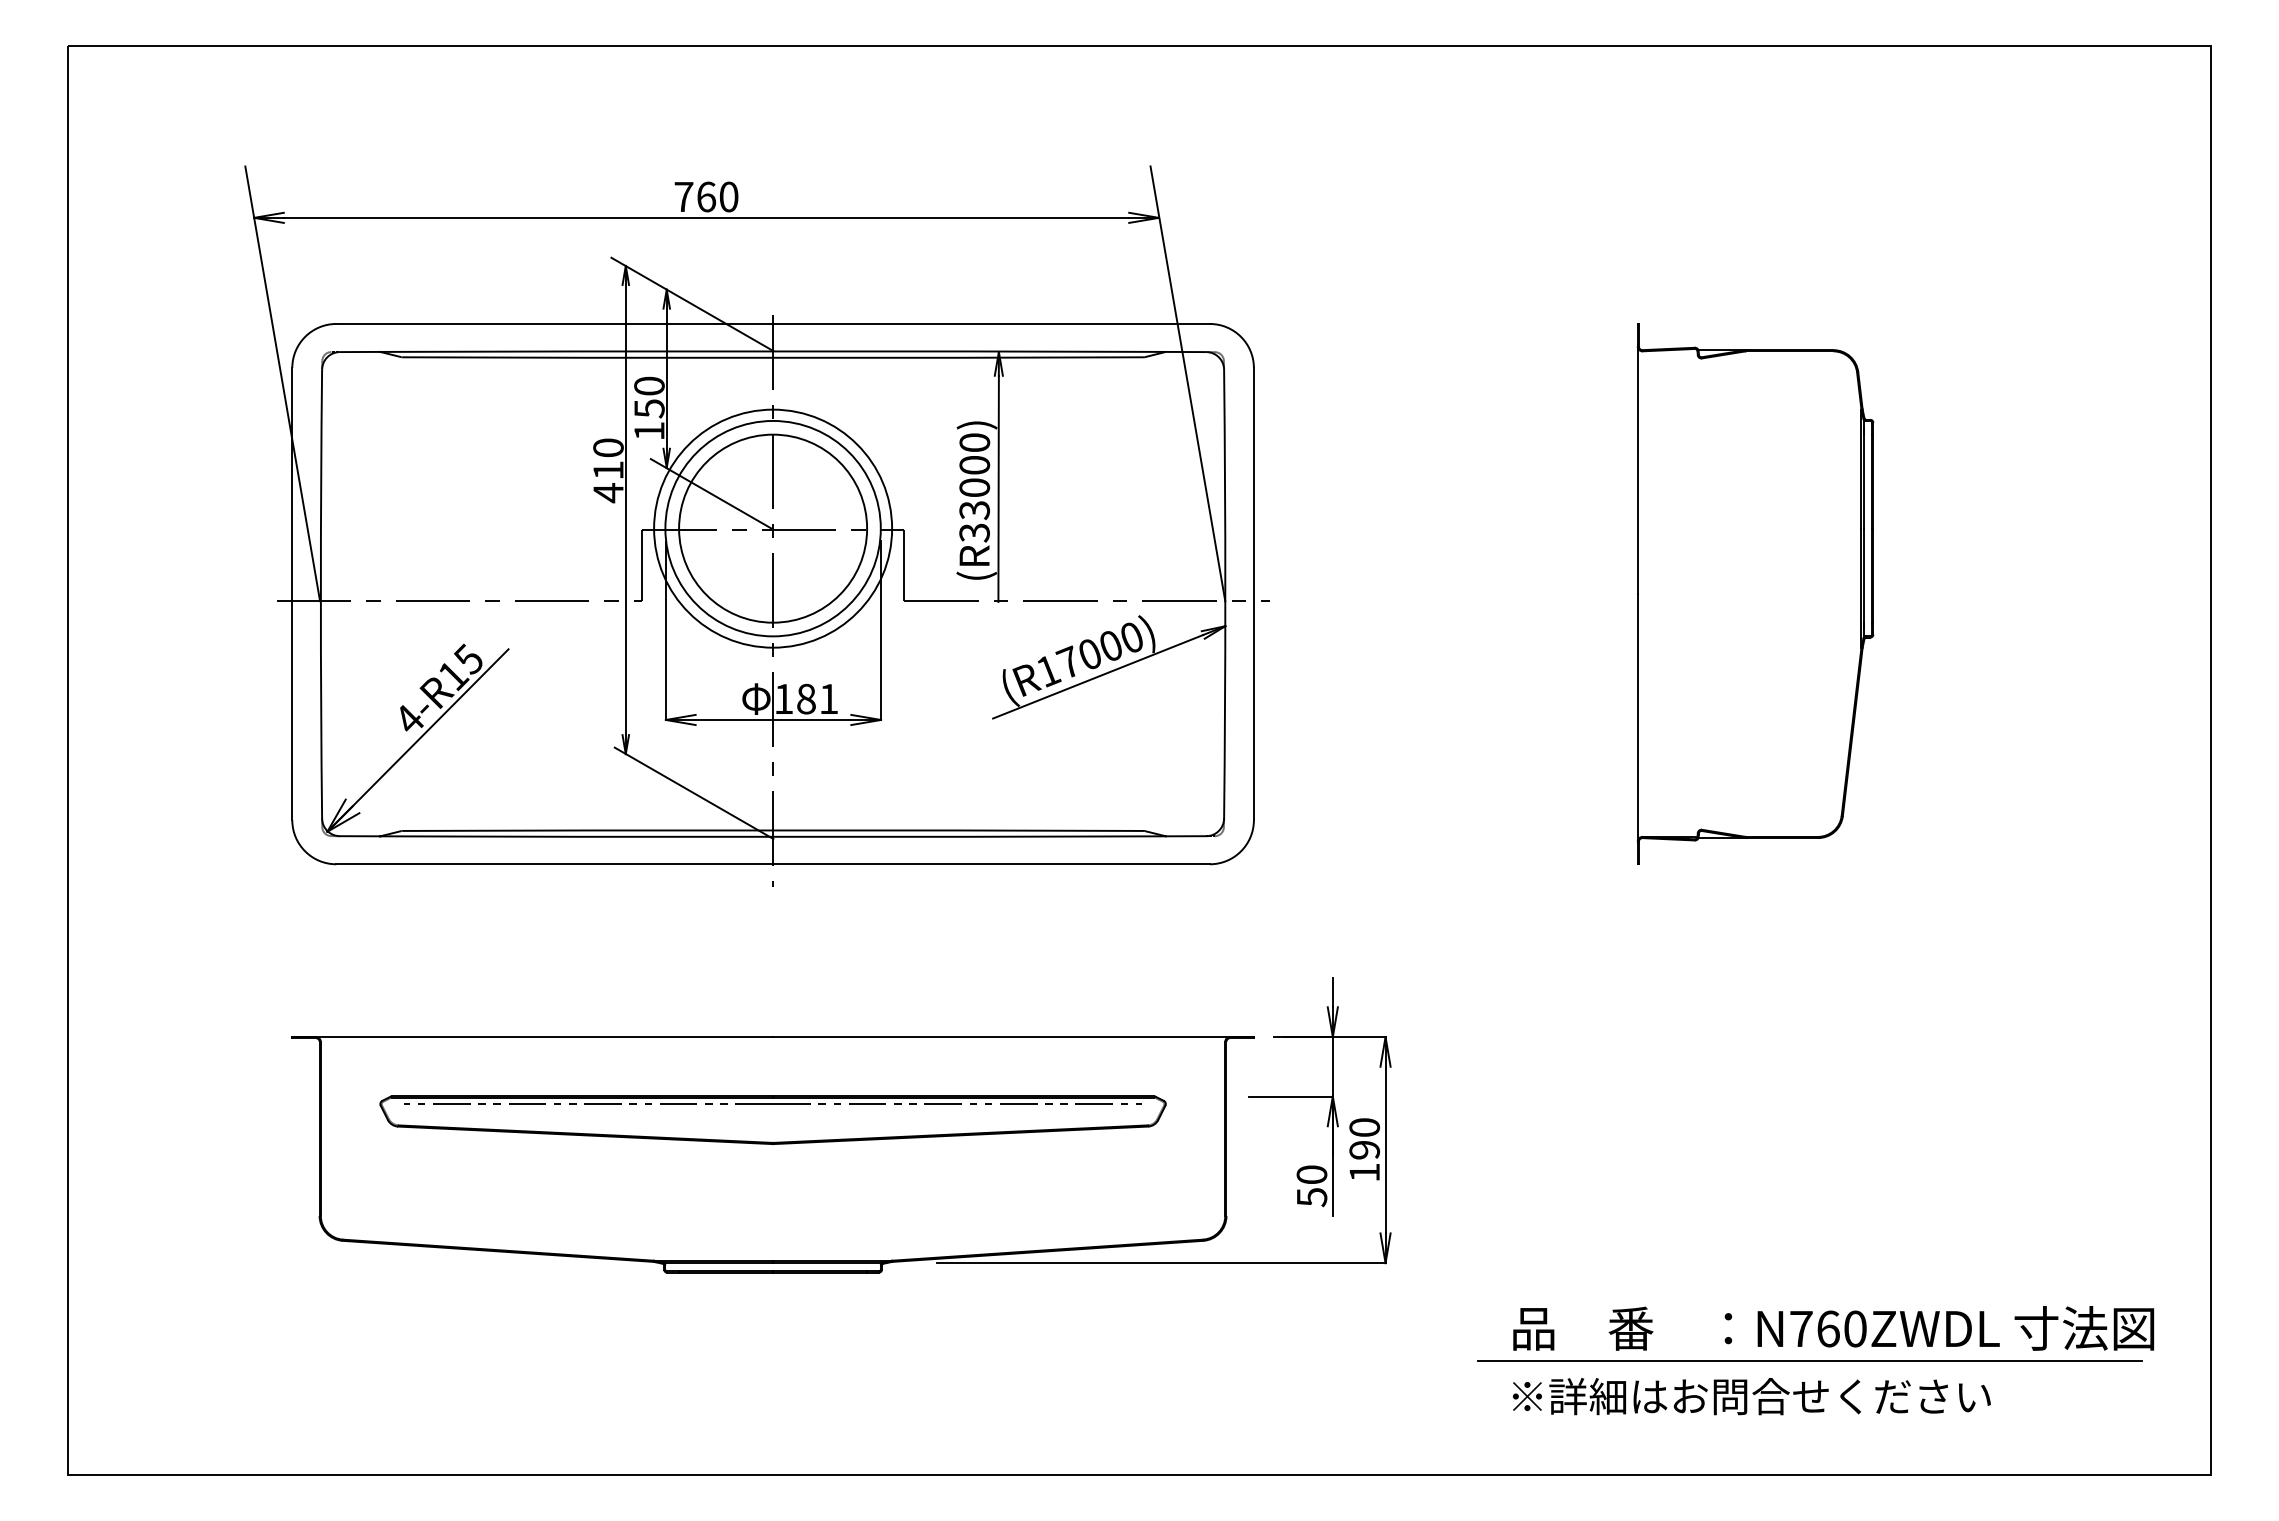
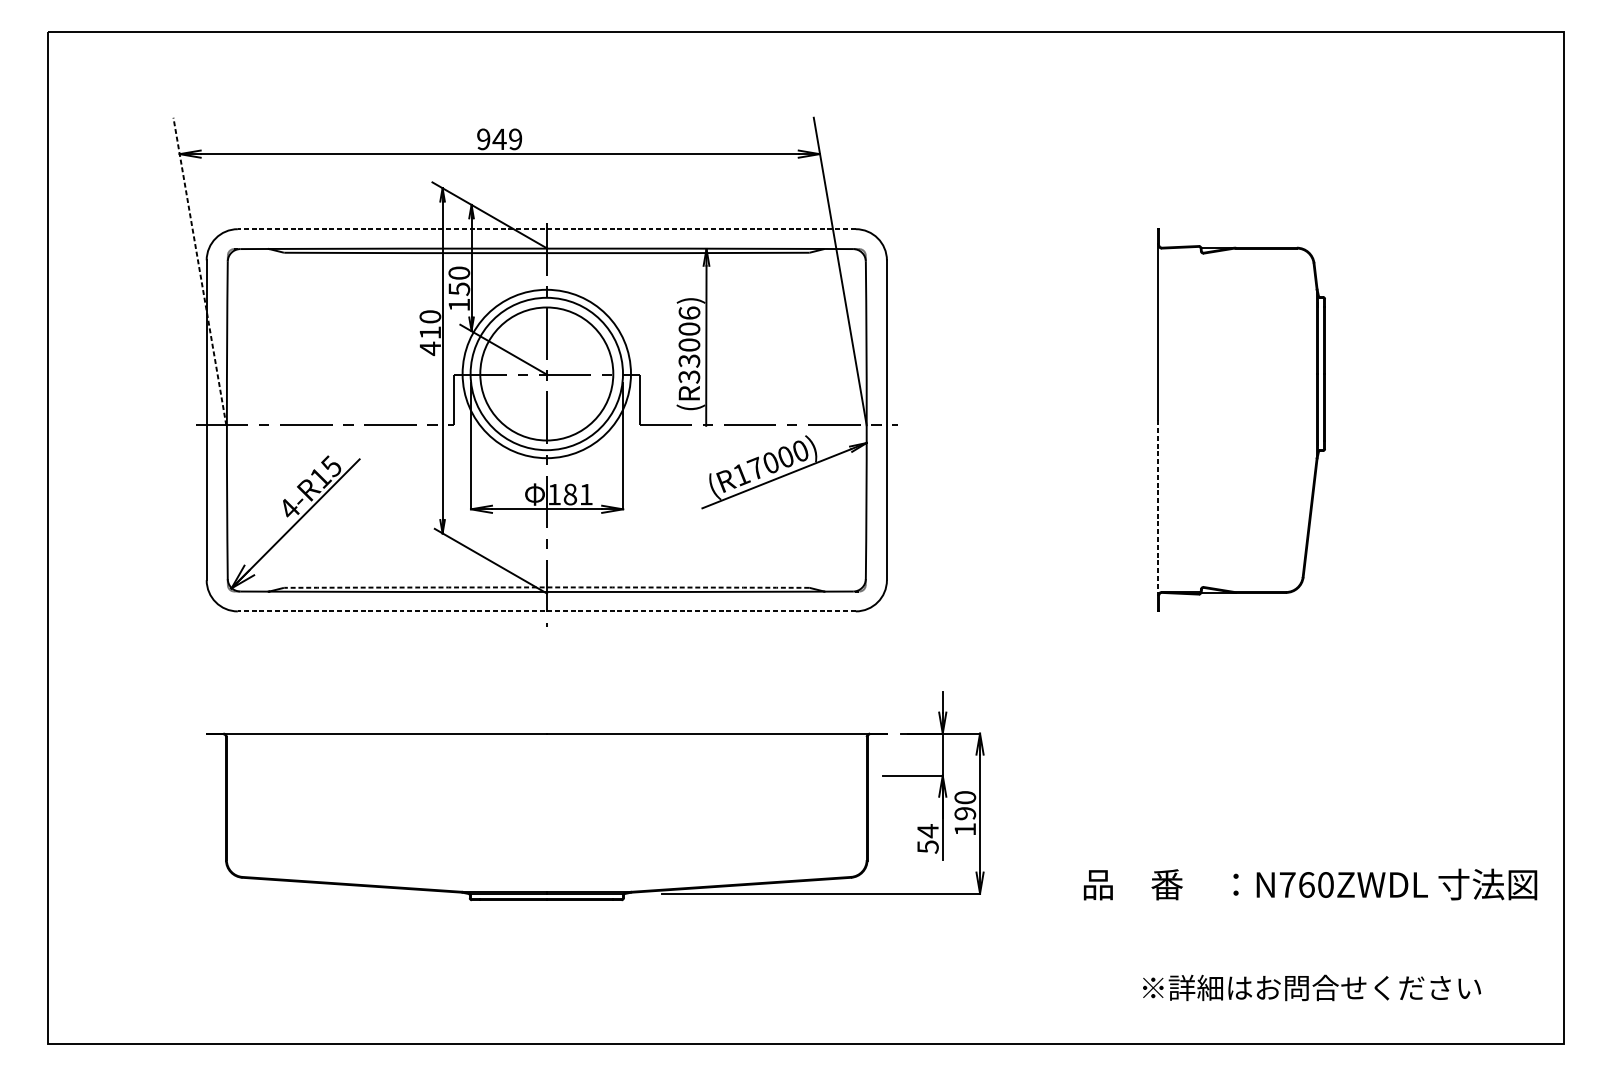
text: (706, 196) -> (499, 139), 760 -> 949
line: (773, 323) -> (547, 228), solid -> dashed
line: (282, 383) -> (199, 271), solid -> dashed
text: (974, 442) -> (689, 313), (R33000) -> (R33006)
line: (1637, 719) -> (1158, 508), solid -> dashed
arc: (773, 830) -> (547, 587), solid -> dashed
line: (773, 864) -> (547, 611), solid -> dashed
part: (772, 1119) -> (546, 791), removed
text: (1311, 1174) -> (927, 830), 50 -> 54
text: (1833, 1328) -> (1310, 884), moved
line: (1810, 1360) -> (1280, 962), removed
text: (1751, 1396) -> (1311, 987), moved

